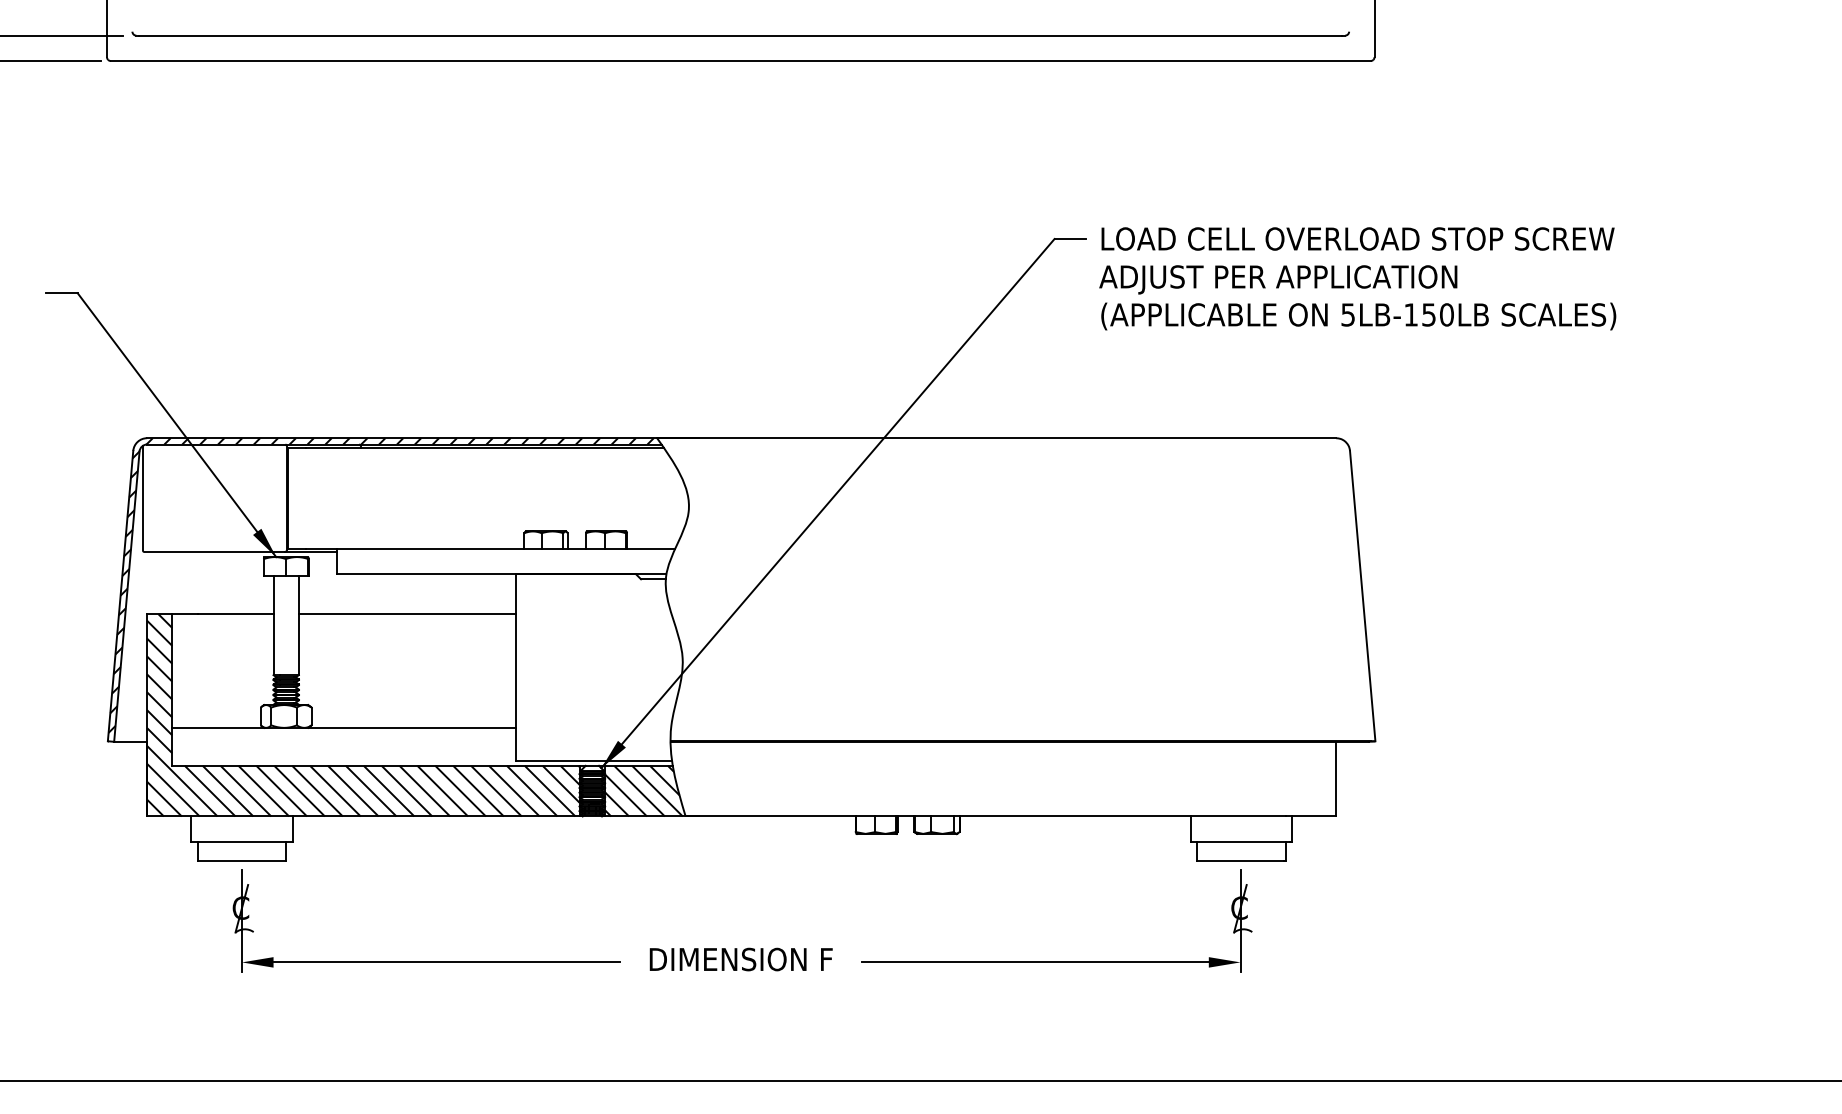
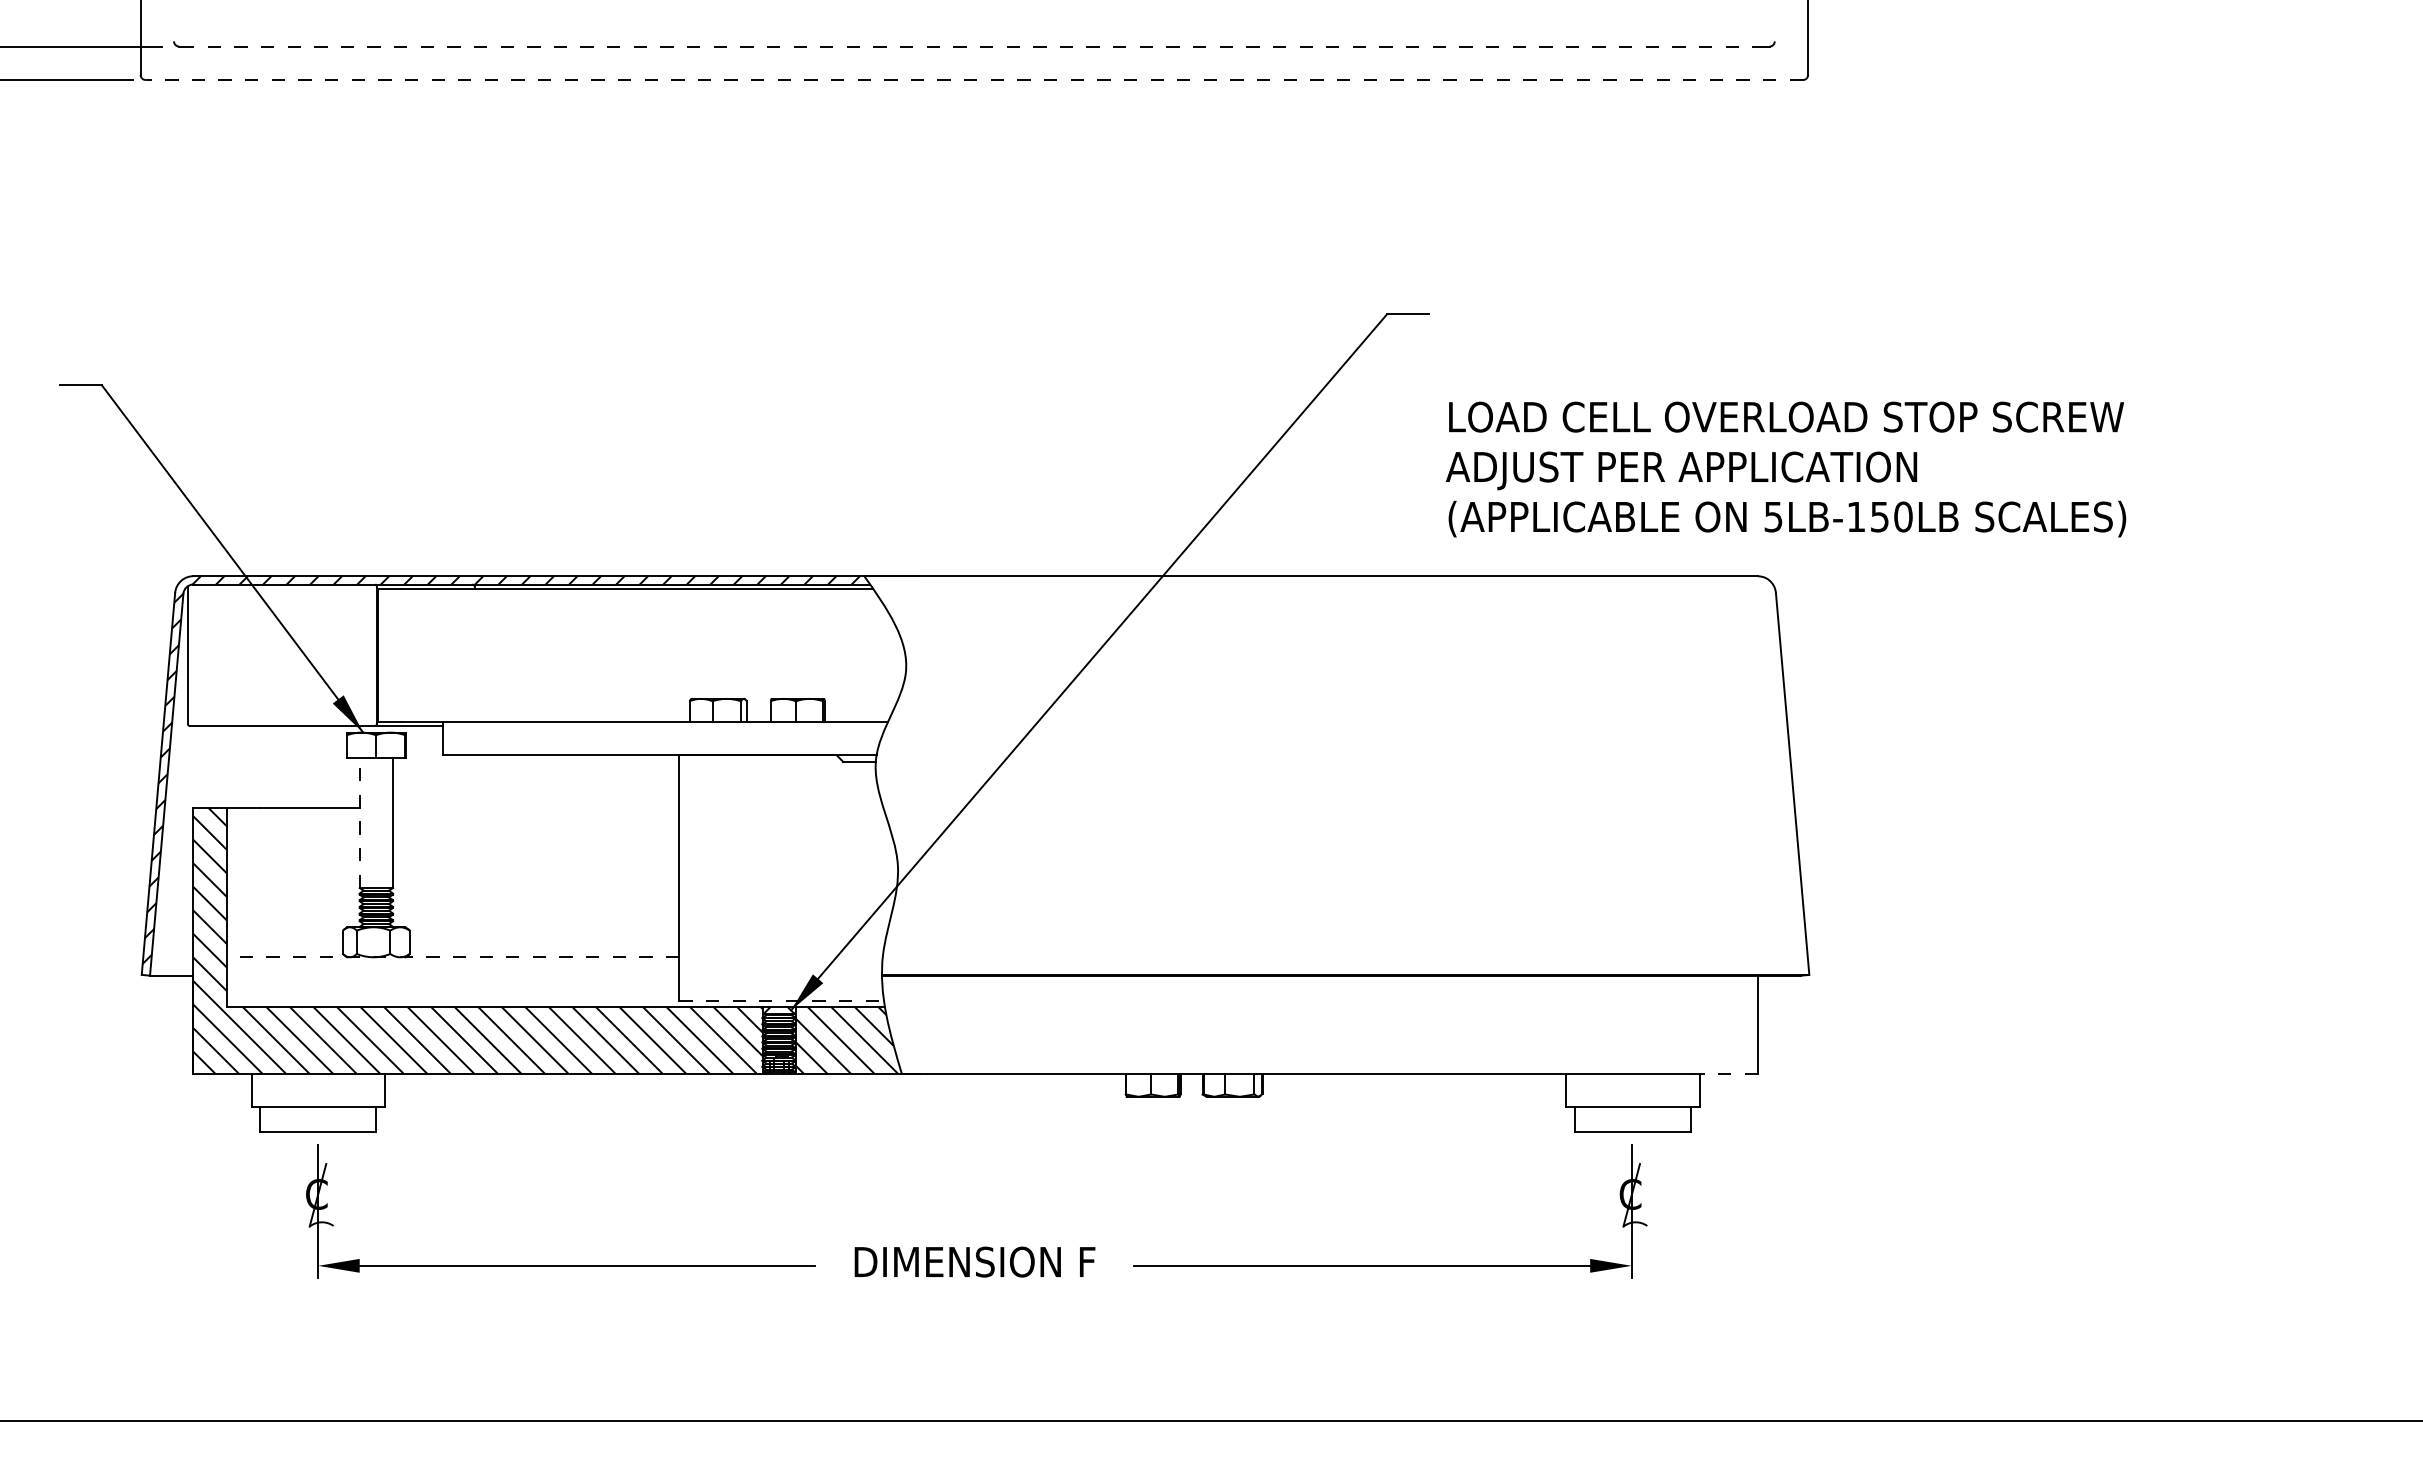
line: (740, 35) -> (973, 46), solid -> dashed
line: (740, 61) -> (974, 80), solid -> dashed
text: (1358, 278) -> (1786, 469), moved
line: (407, 614) -> (535, 807), removed
line: (273, 625) -> (359, 822), solid -> dashed
line: (344, 728) -> (452, 957), solid -> dashed
line: (594, 760) -> (782, 1000), solid -> dashed
line: (1310, 816) -> (1724, 1073), solid -> dashed

